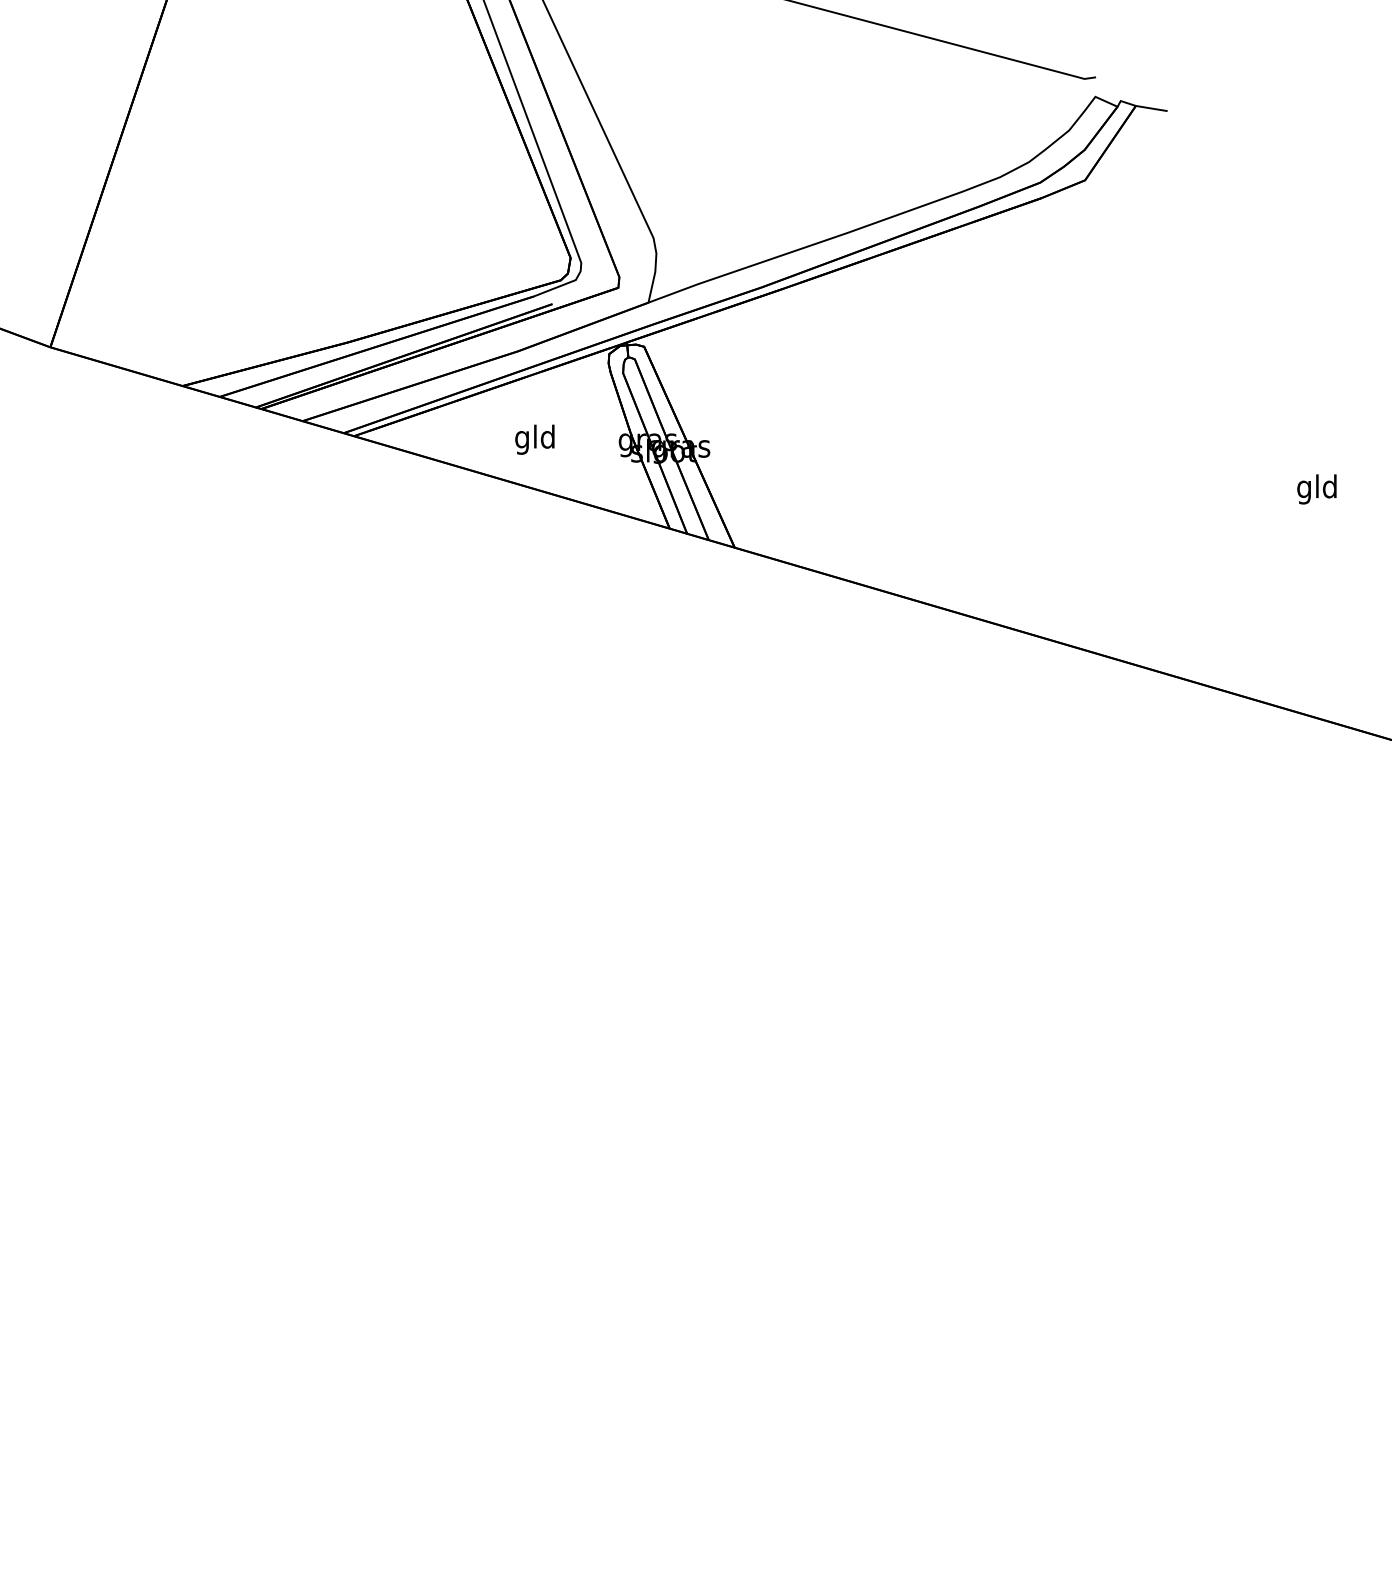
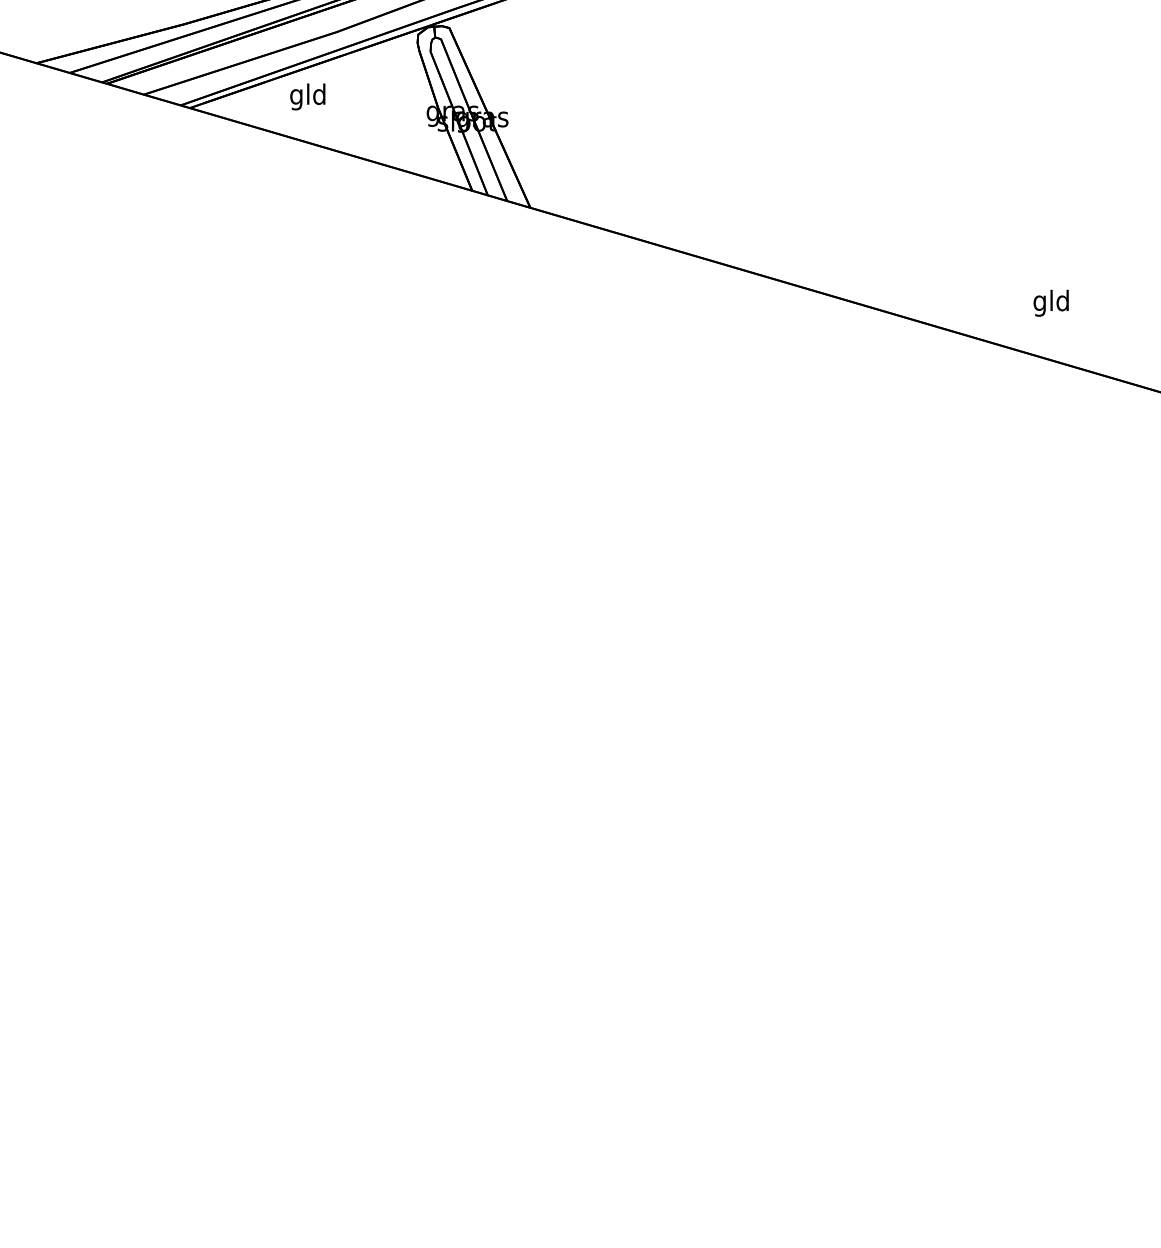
text: (534, 439) -> (307, 96), moved
text: (1316, 489) -> (1050, 303), moved

